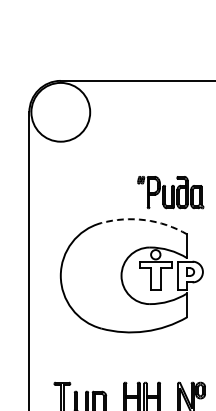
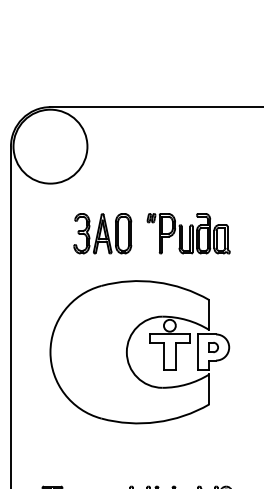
part: (101, 181) -> (101, 233), added
part: (170, 192) -> (188, 233), moved
arc: (145, 220) -> (156, 282), dashed -> solid

